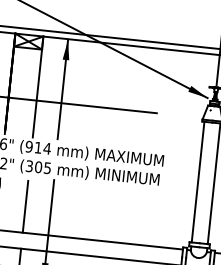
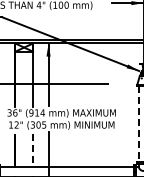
line: (197, 181) -> (138, 123), solid -> dashed
line: (26, 206) -> (33, 150), solid -> dashed

